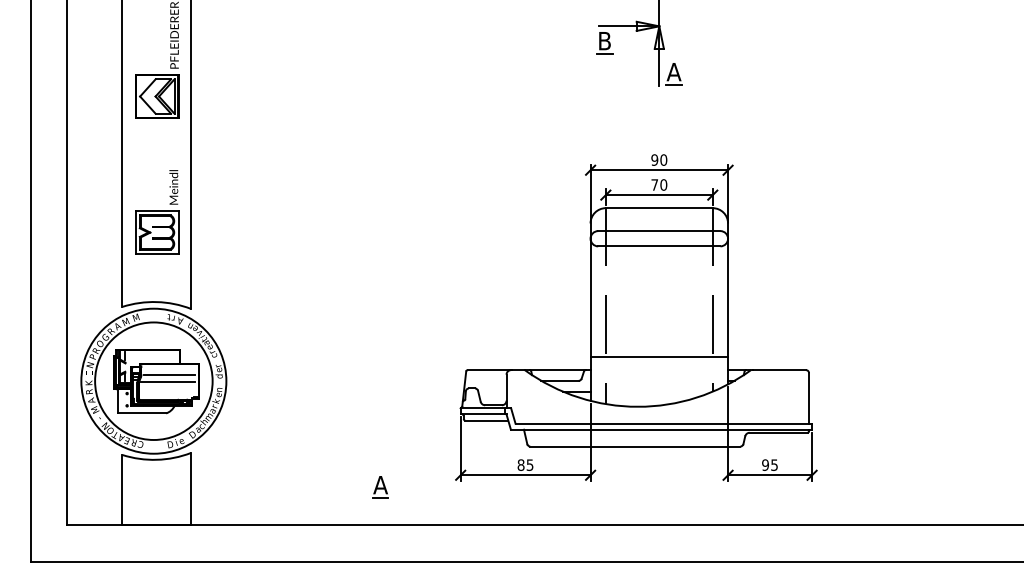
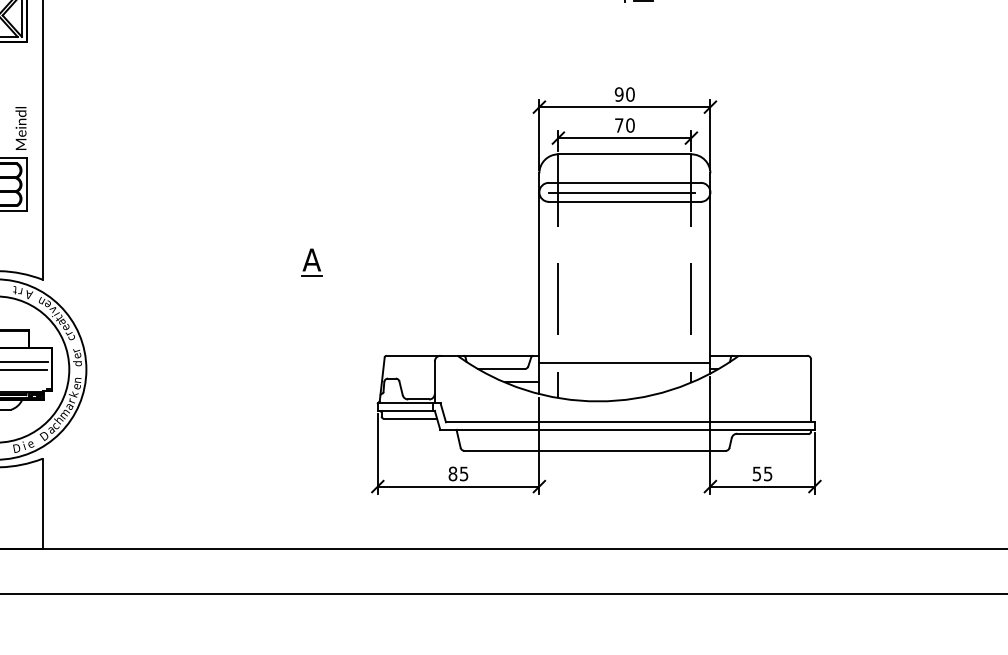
line: (656, 239) -> (621, 193), added
line: (659, 357) -> (625, 363), moved
text: (765, 464) -> (756, 473), 95 -> 55
part: (380, 487) -> (311, 262), moved

